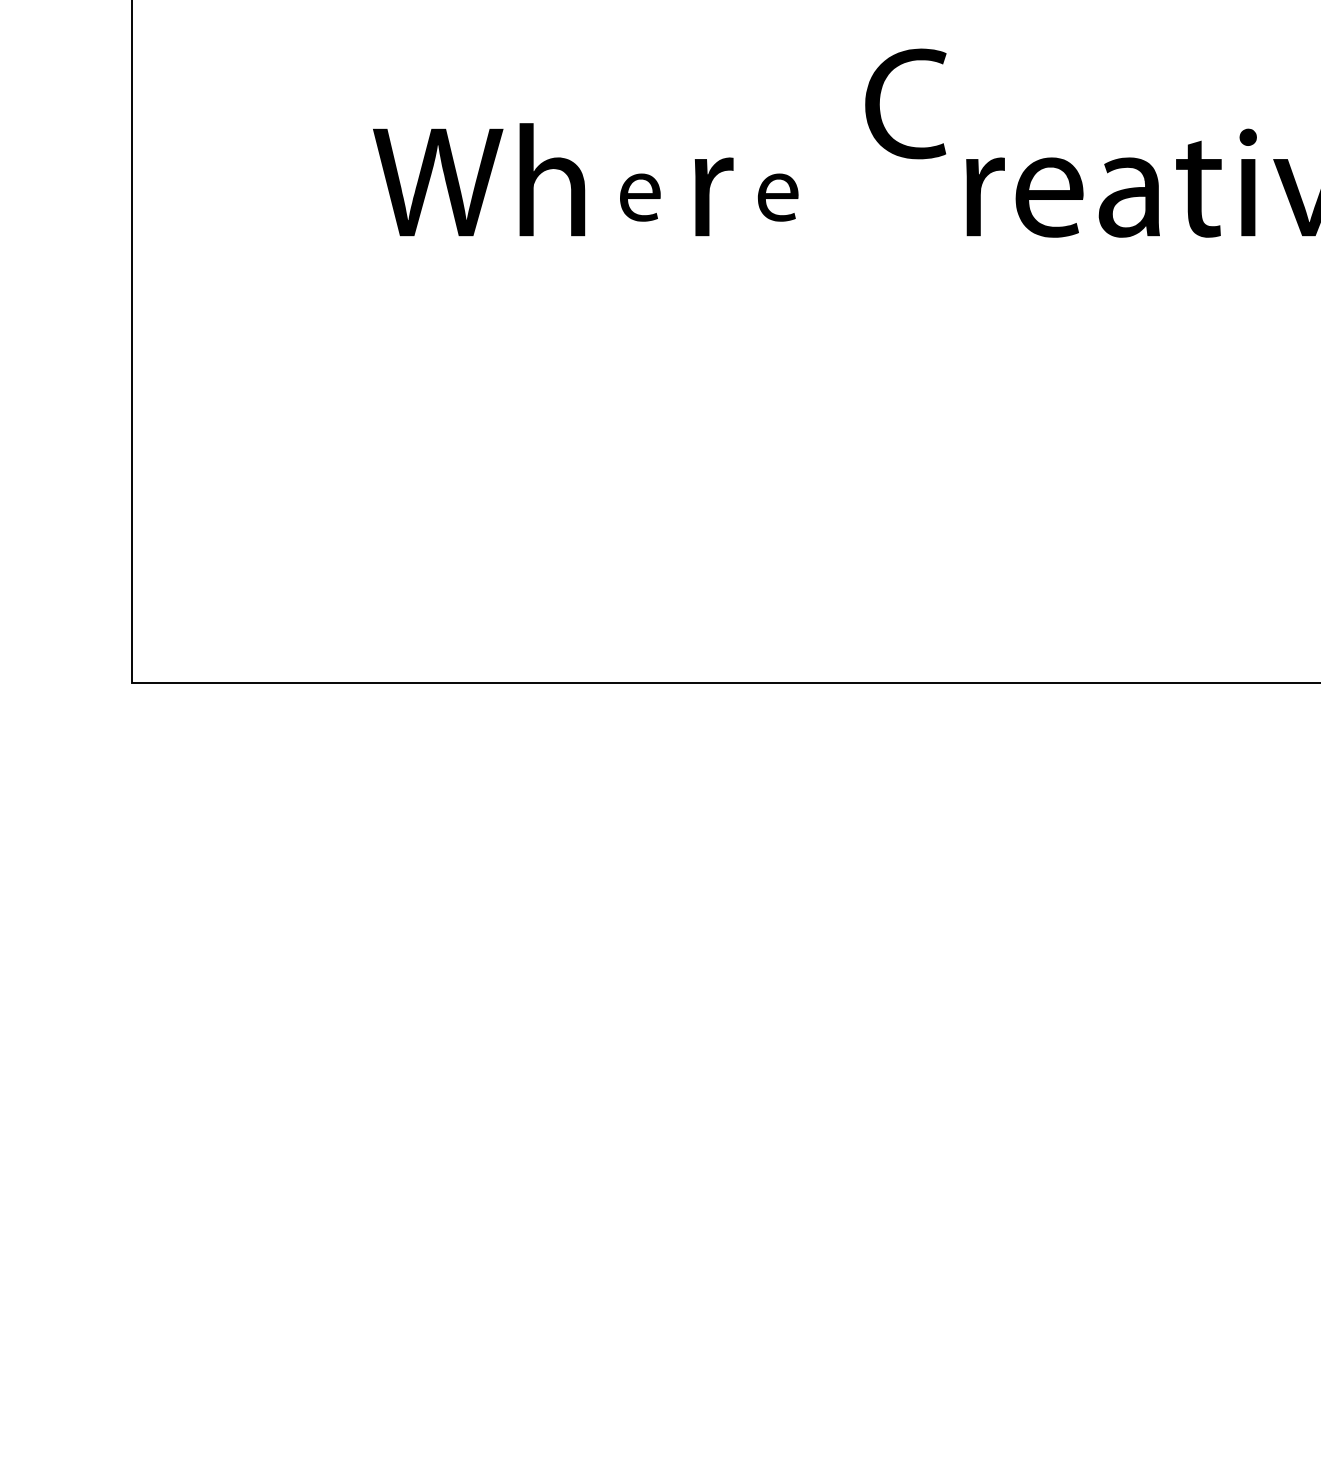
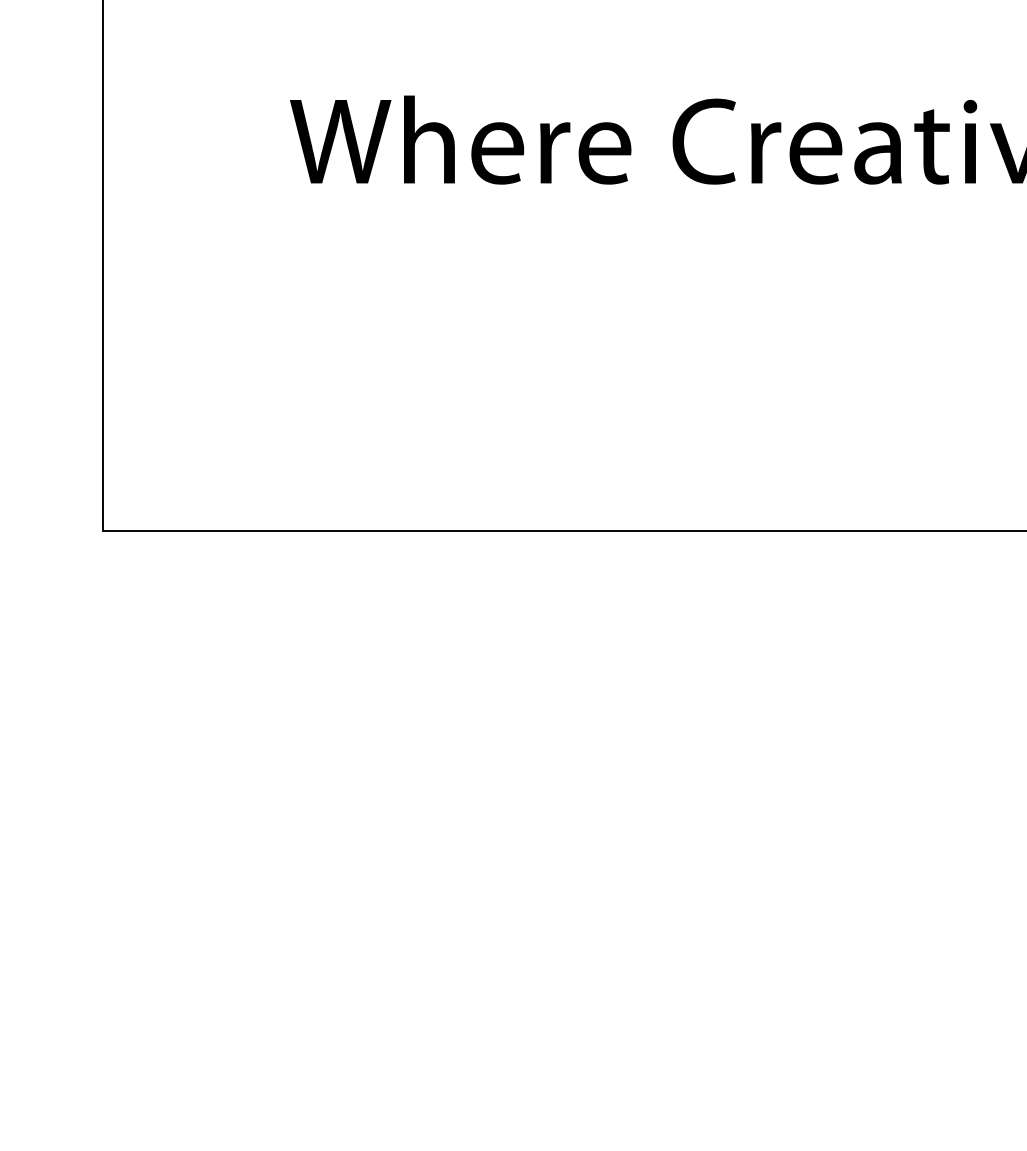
part: (880, 99) -> (684, 138), moved
part: (639, 197) -> (497, 153), size x1.67
part: (777, 197) -> (604, 153), size x1.67

